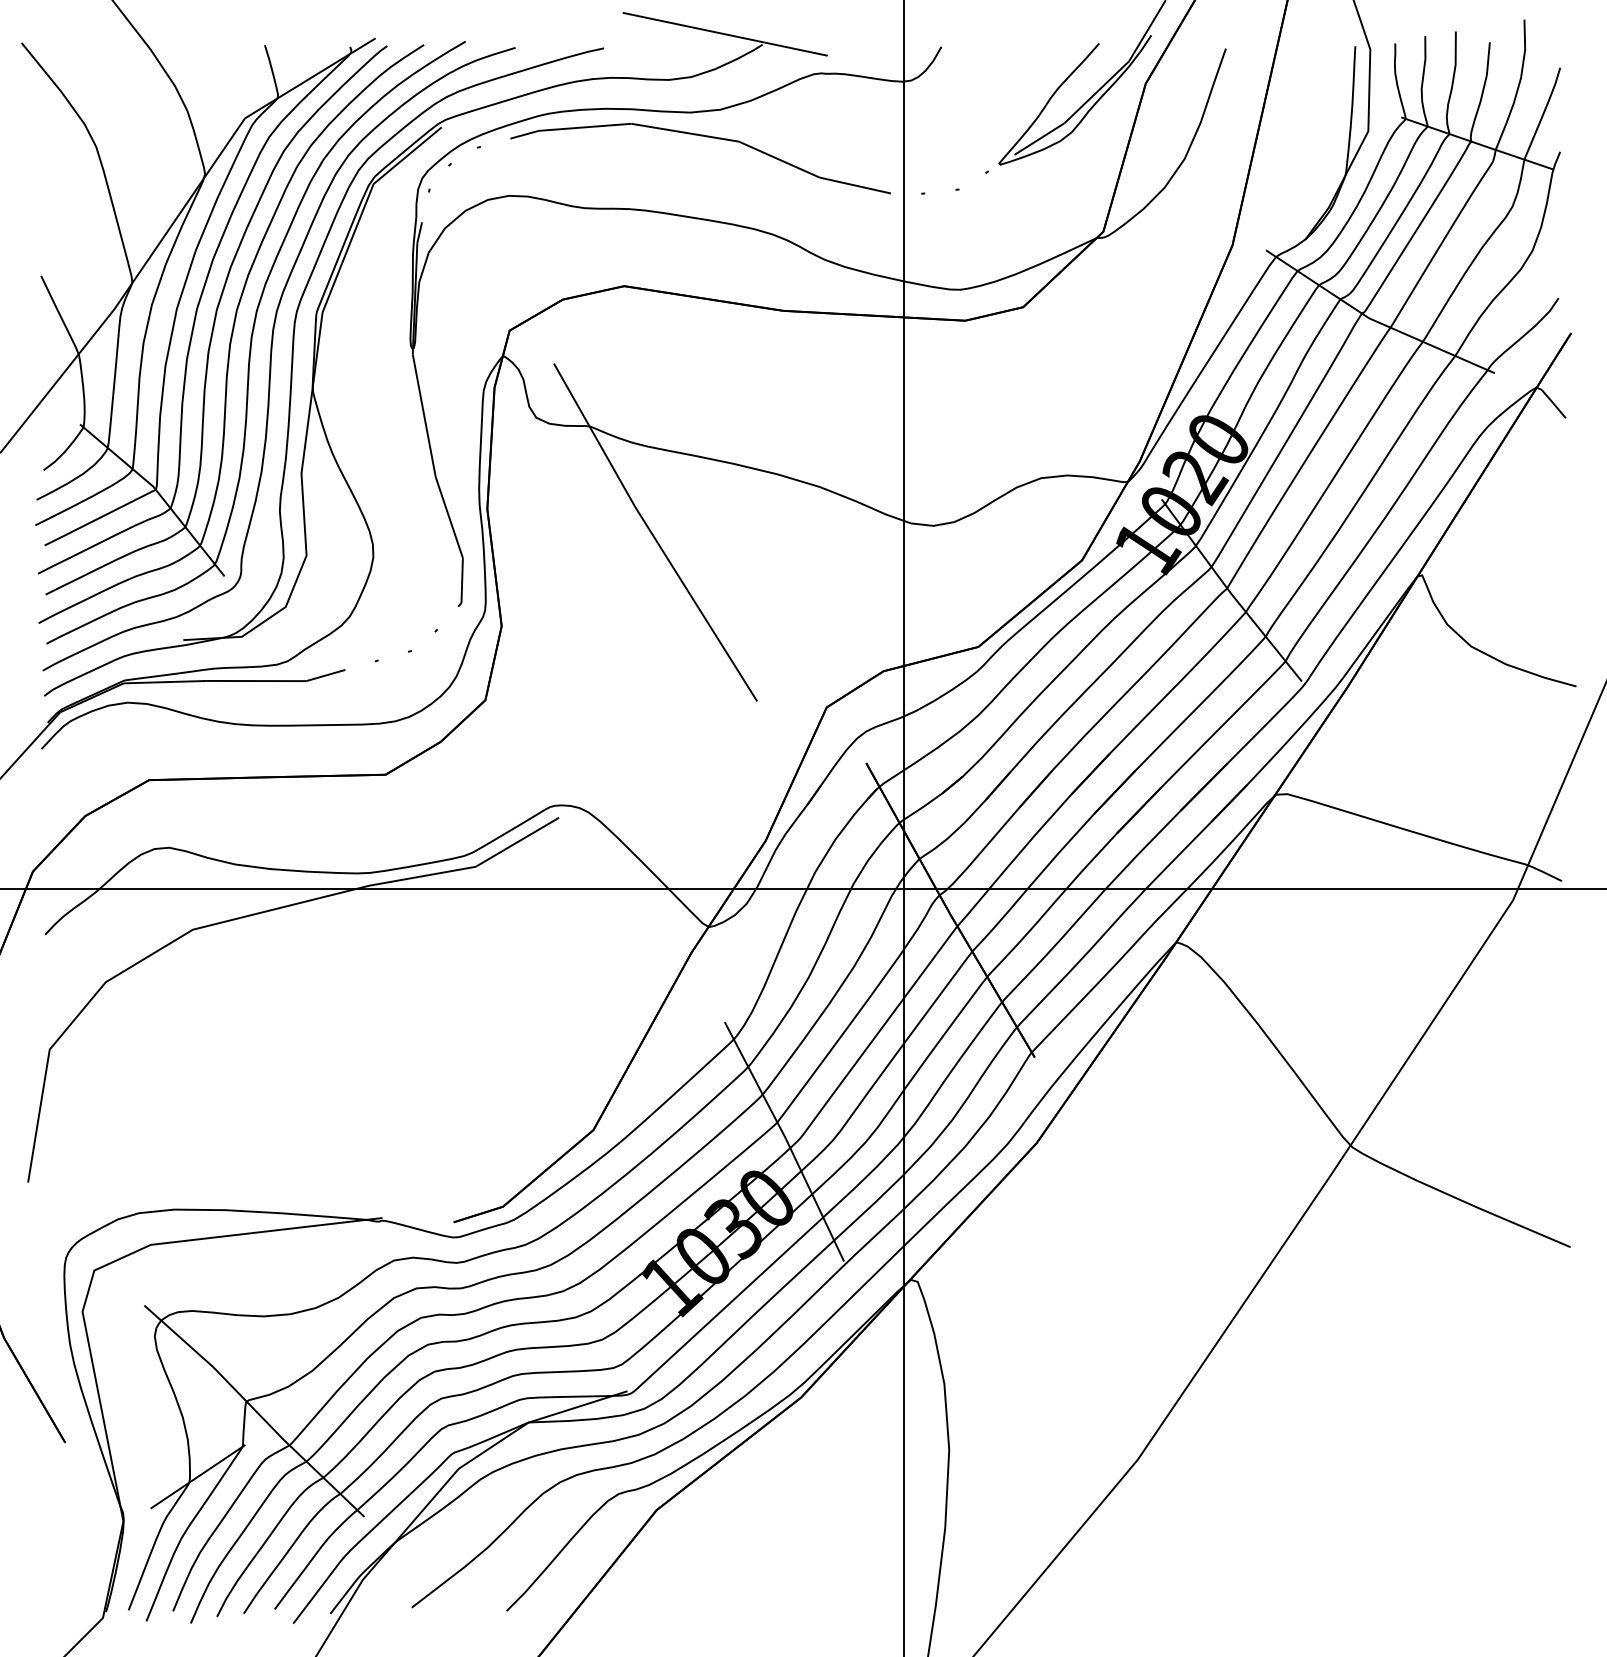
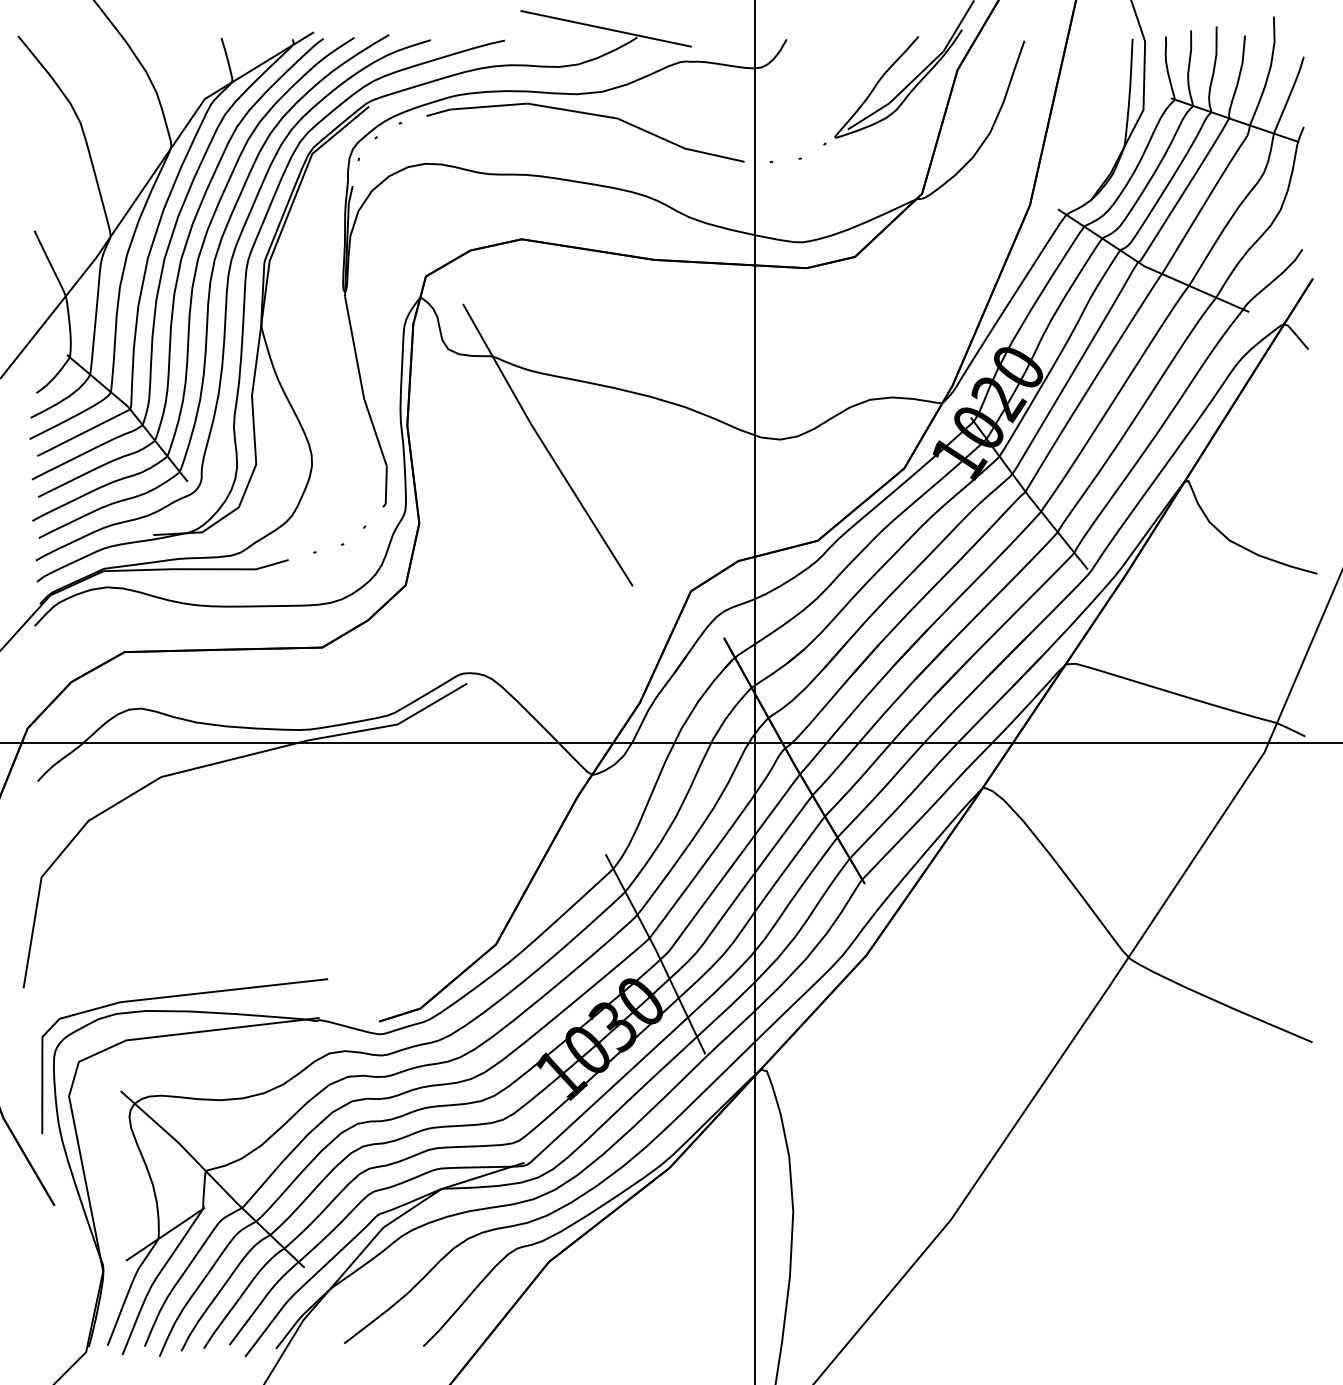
line: (208, 1193) -> (174, 997), added

